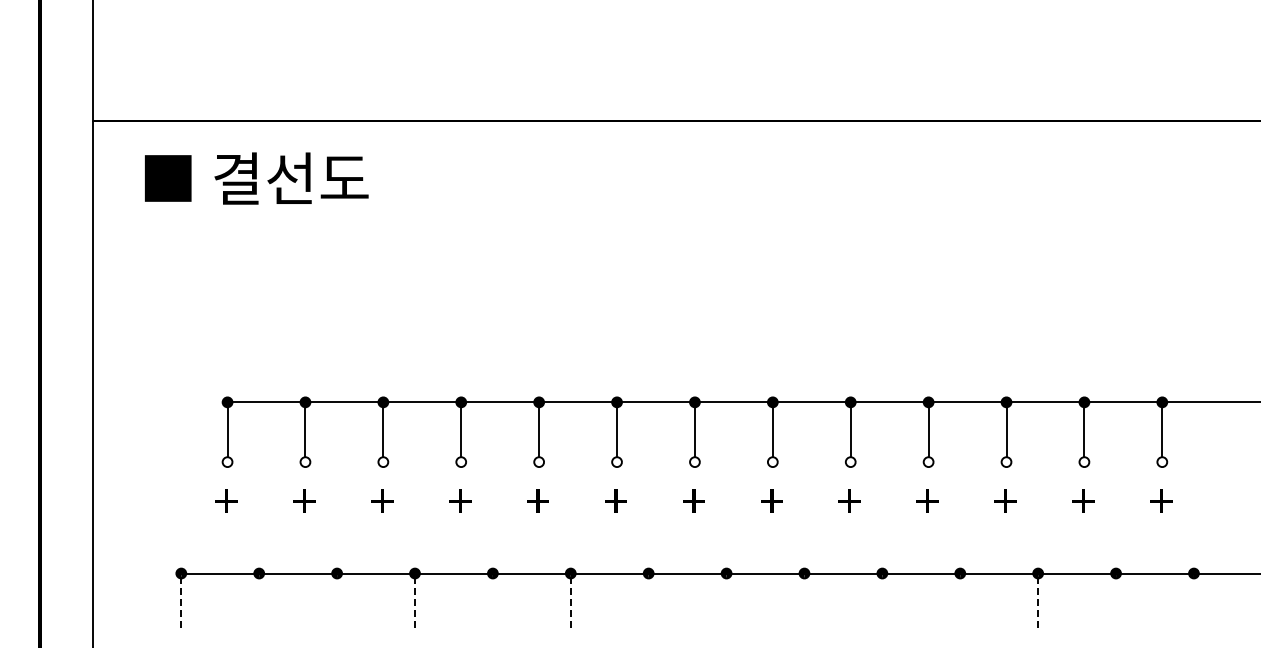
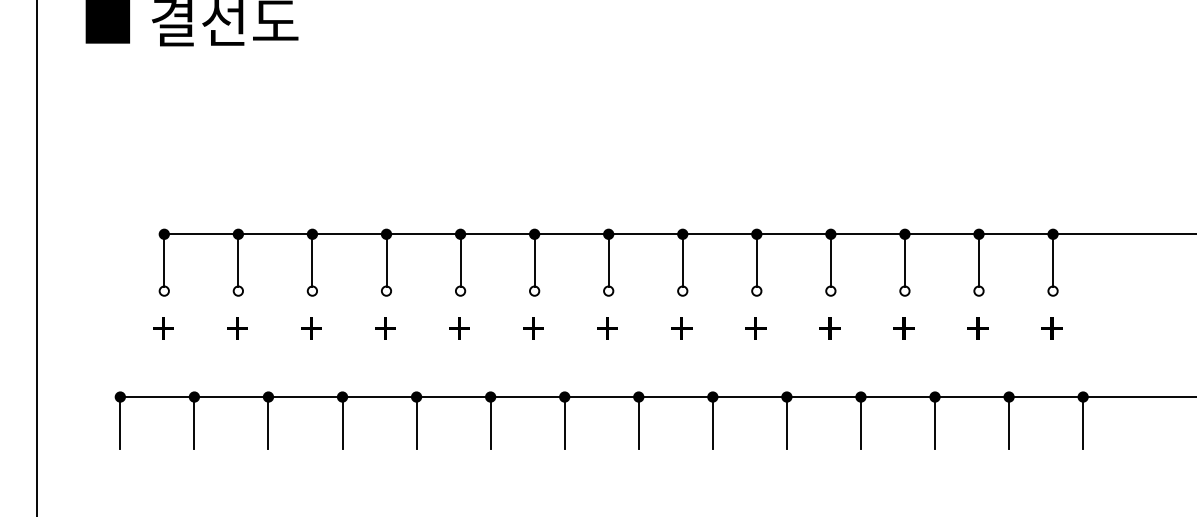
line: (181, 600) -> (120, 422), dashed -> solid
line: (259, 600) -> (194, 422), added
line: (337, 600) -> (268, 422), added
line: (415, 600) -> (343, 422), dashed -> solid
line: (492, 600) -> (416, 422), added
line: (570, 600) -> (490, 422), dashed -> solid
line: (648, 600) -> (564, 422), added
line: (726, 600) -> (638, 422), added
line: (804, 600) -> (712, 422), added
line: (882, 600) -> (787, 422), added
line: (960, 600) -> (861, 422), added
line: (1038, 600) -> (935, 422), dashed -> solid
line: (1116, 600) -> (1009, 422), added
line: (1193, 600) -> (1082, 422), added

